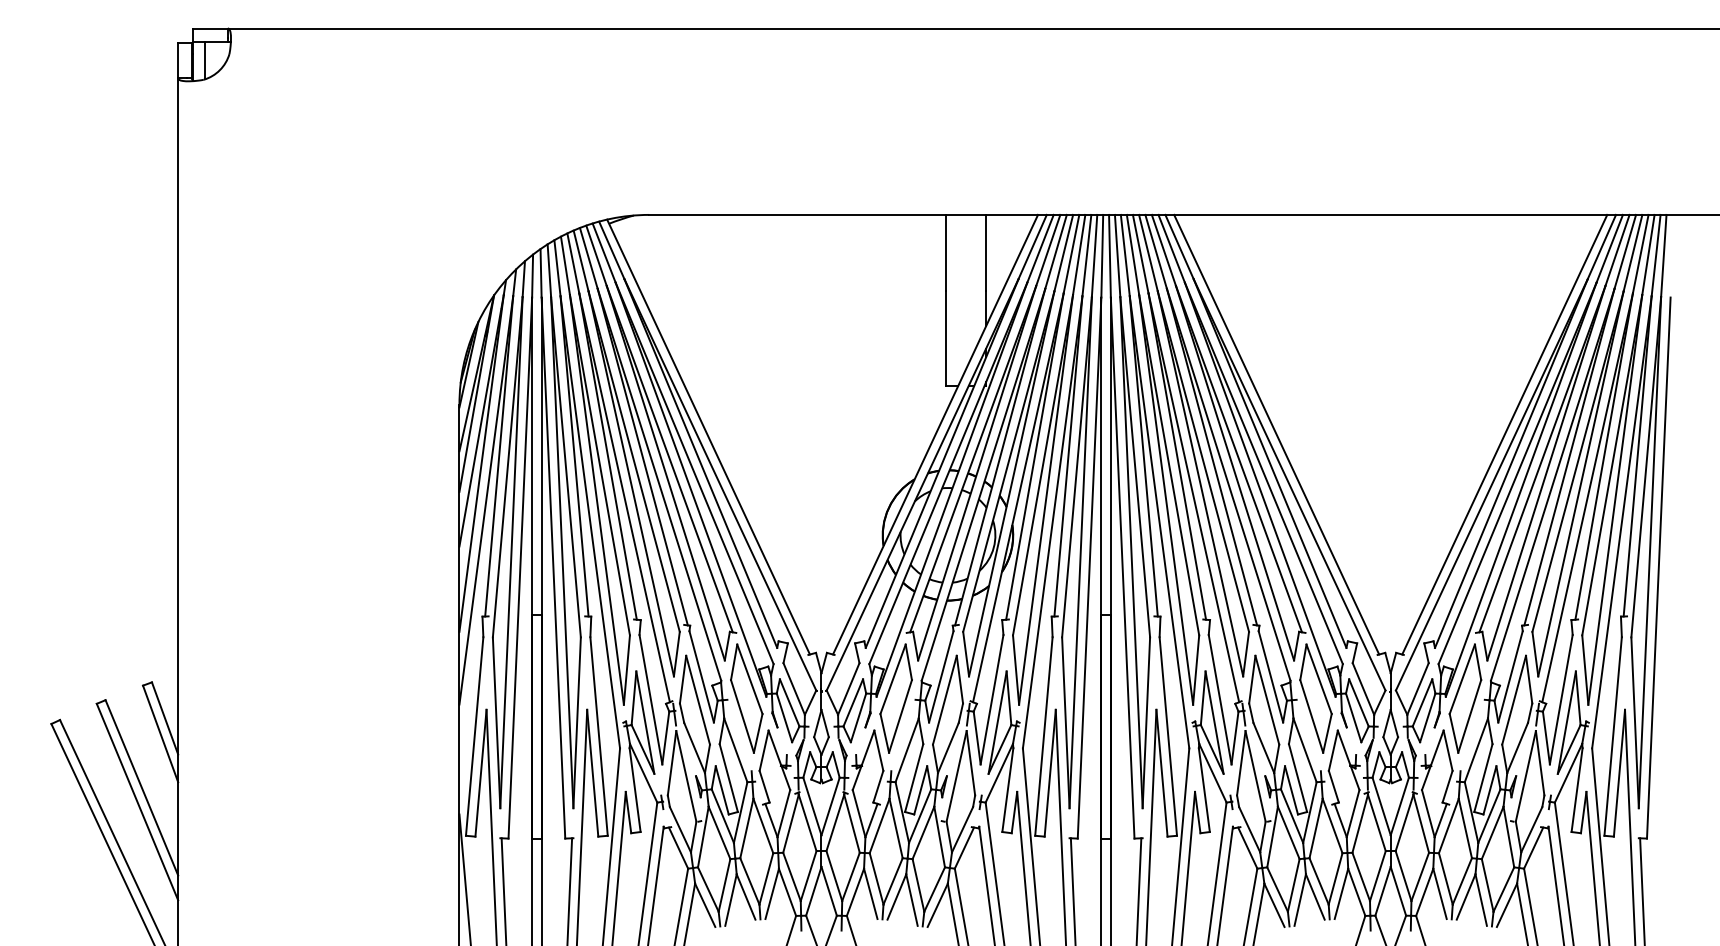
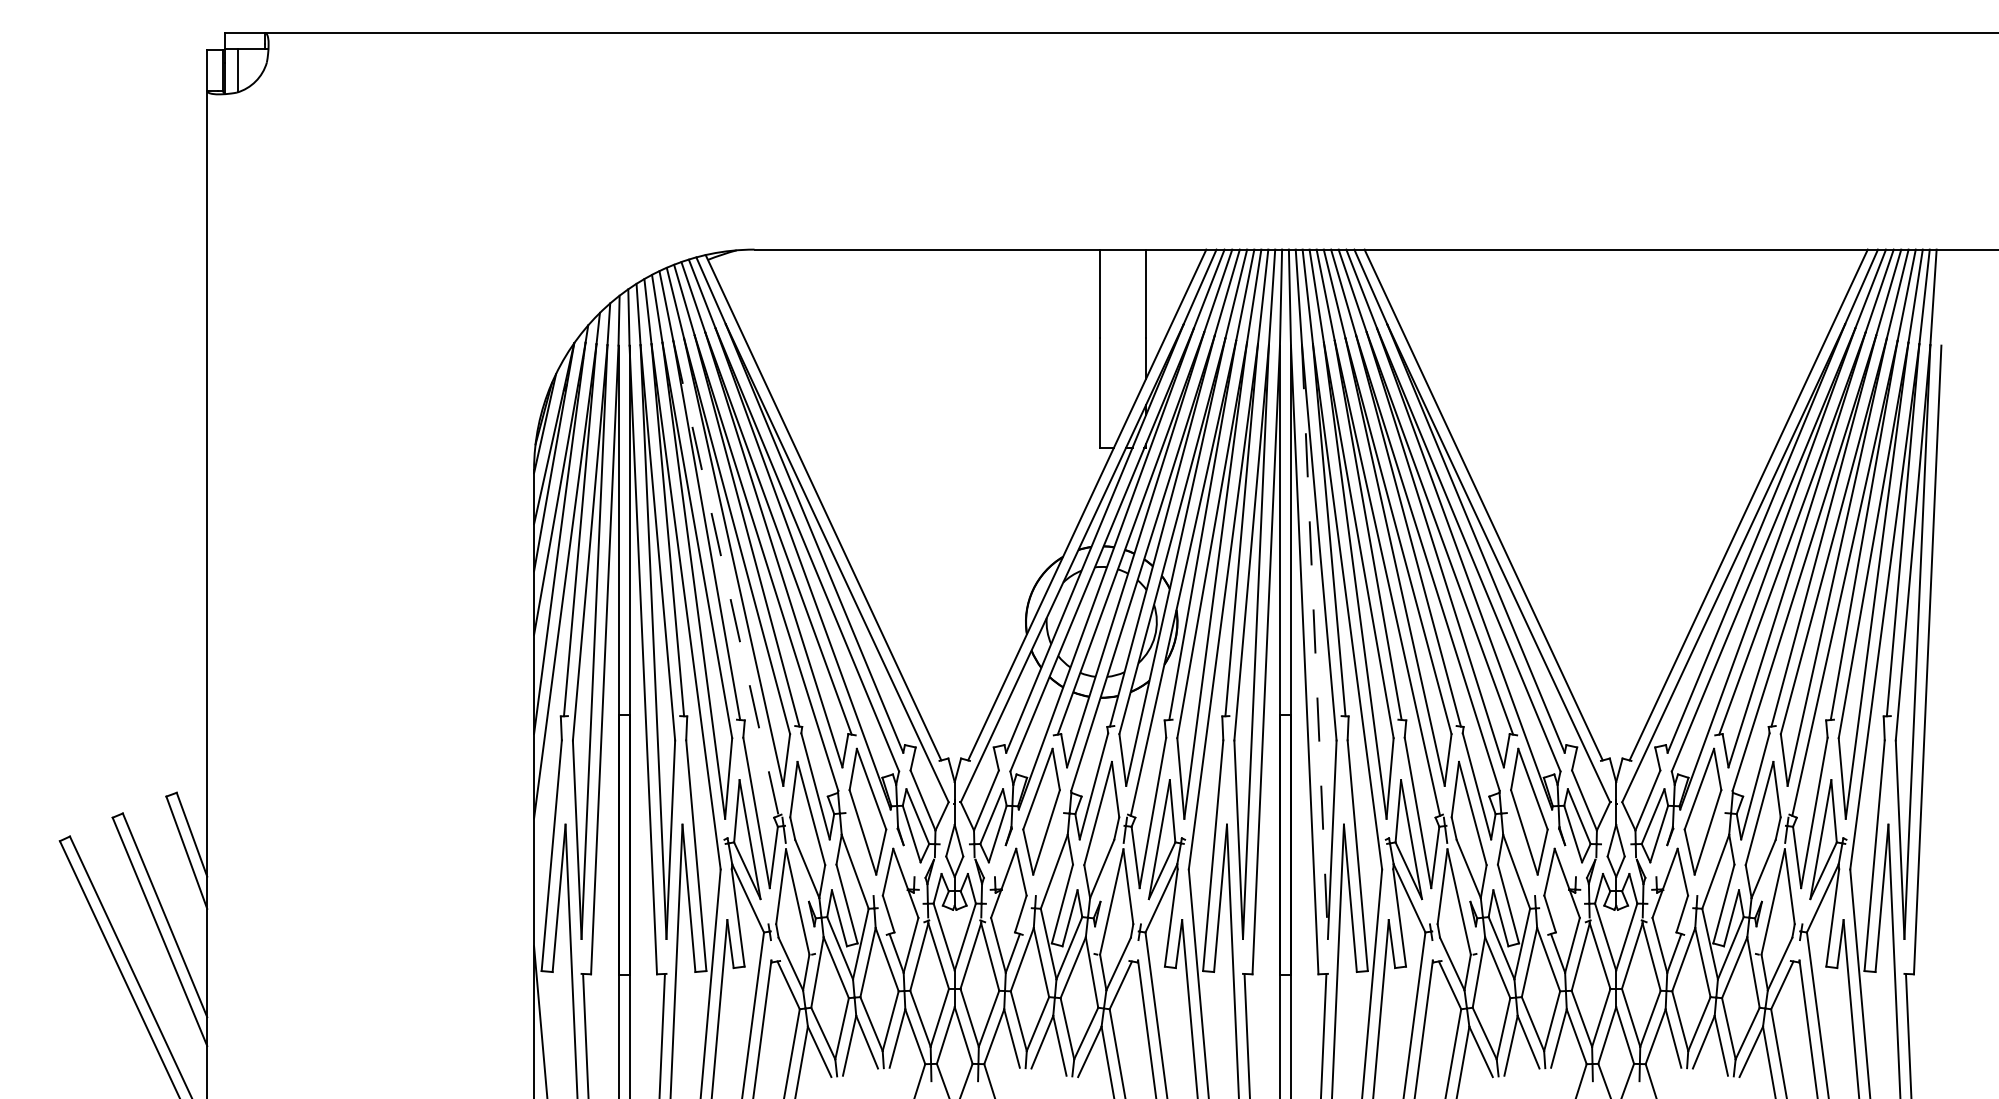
line: (625, 497) -> (726, 578), solid -> dashed
line: (1131, 553) -> (1314, 642), solid -> dashed

